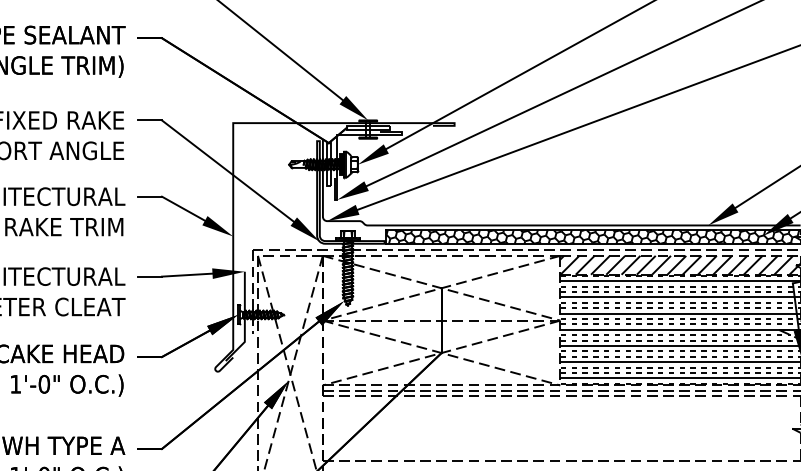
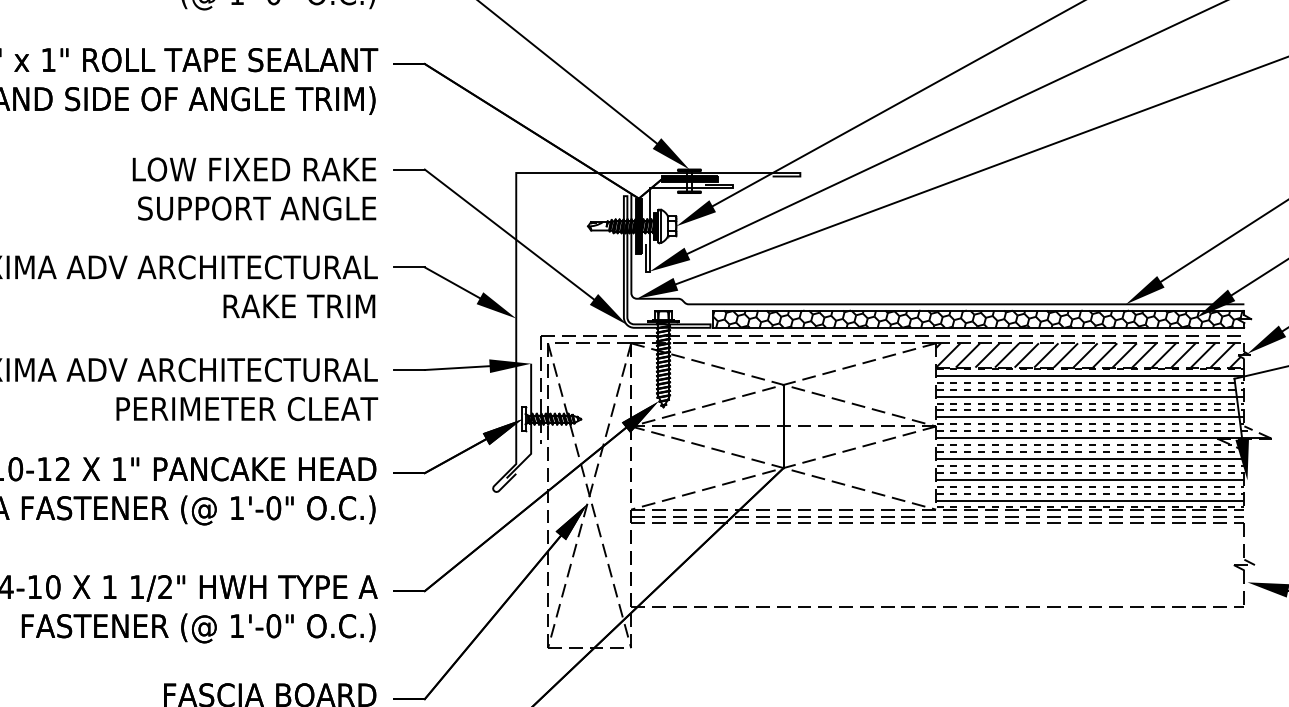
fill: (368, 127) -> (689, 178), added
fill: (328, 164) -> (638, 226), added

